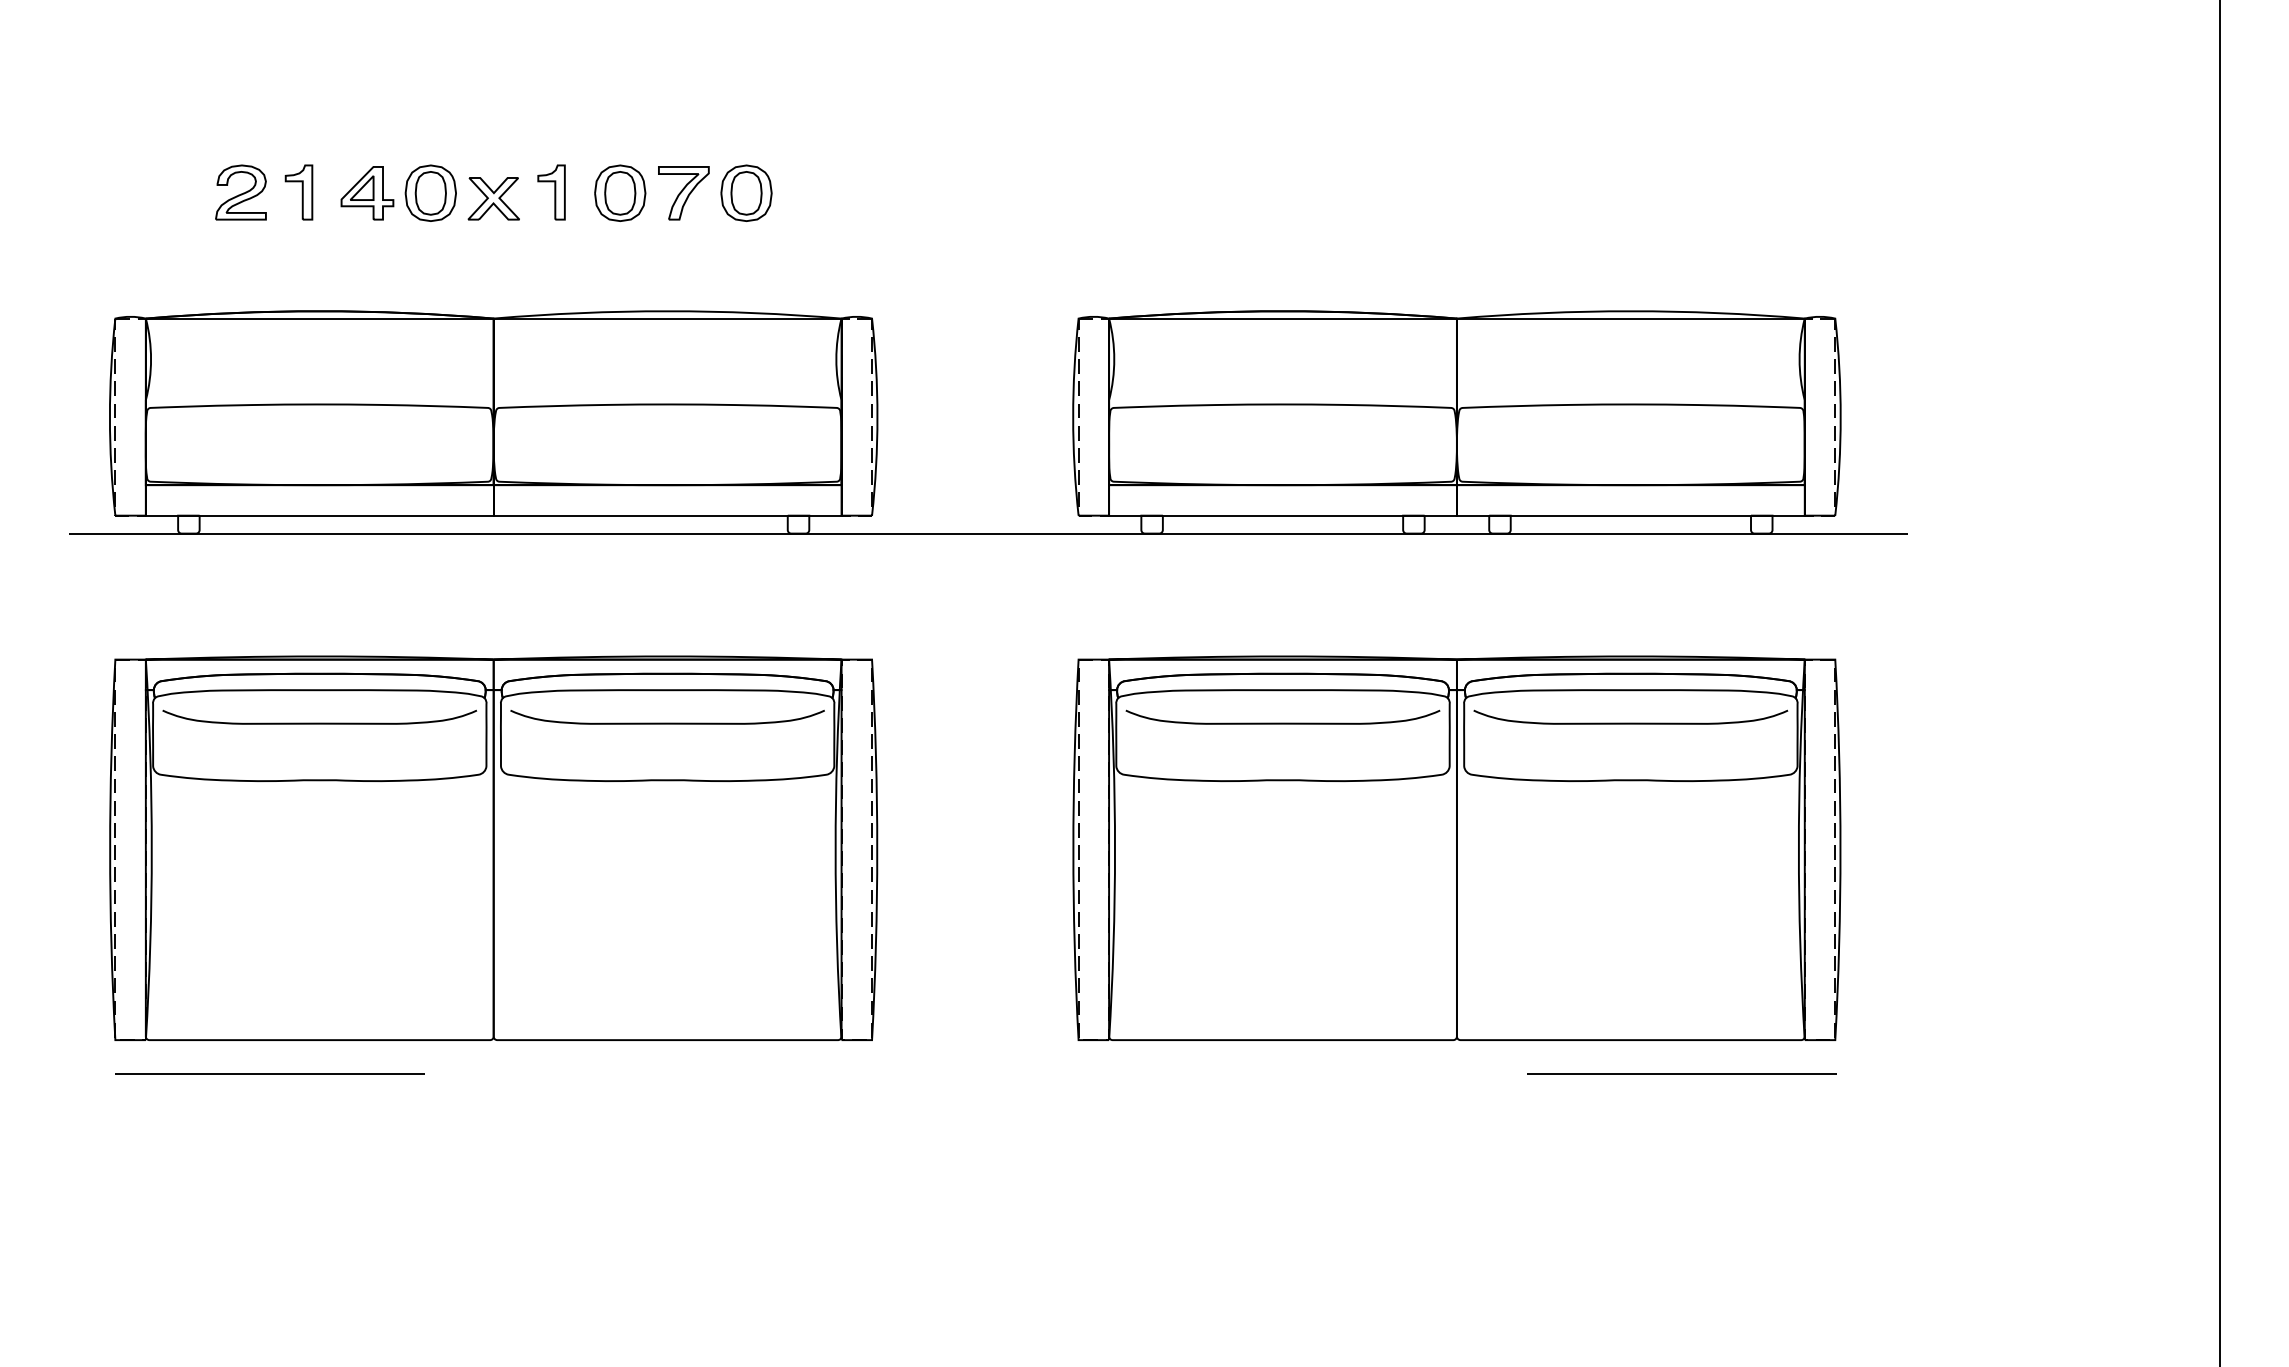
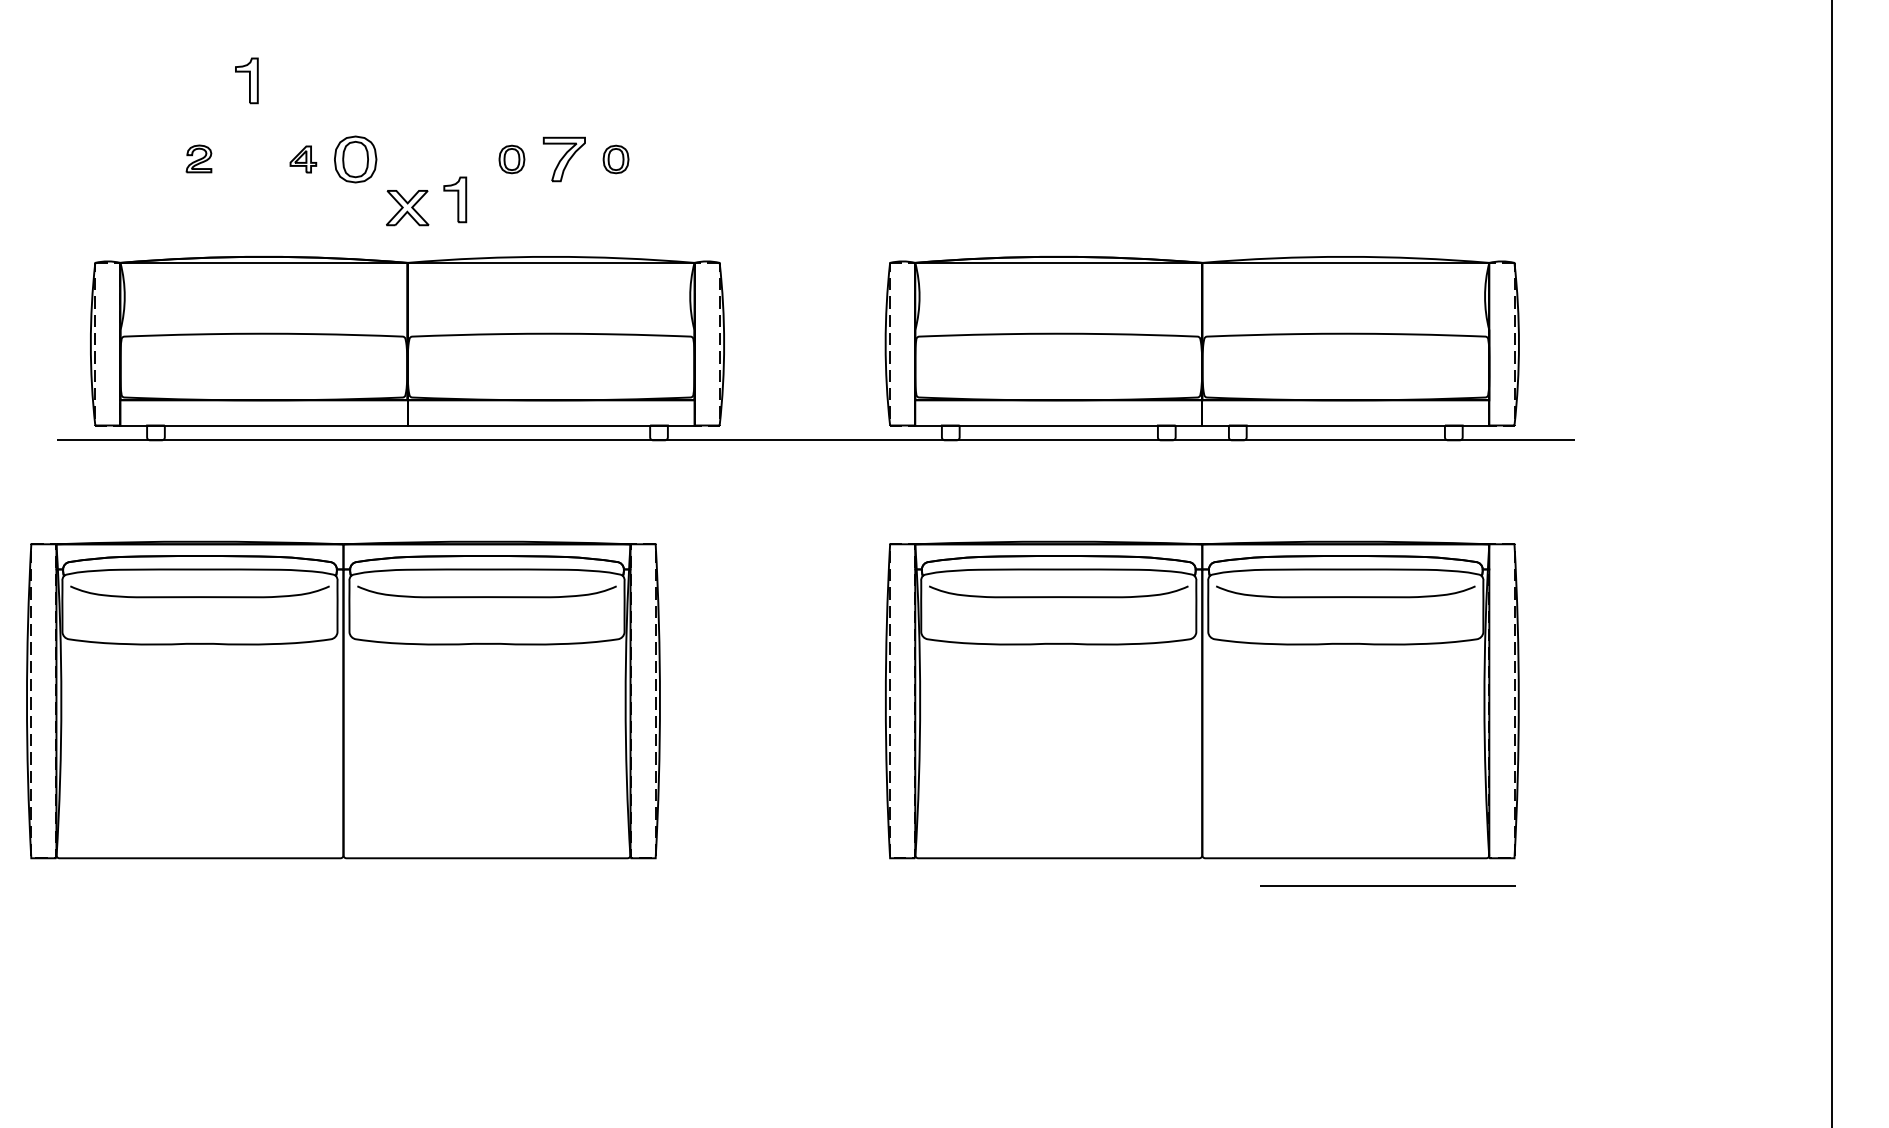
part: (240, 192) -> (198, 158), size x0.6
part: (298, 192) -> (246, 80), moved
part: (551, 192) -> (455, 199), moved
part: (367, 193) -> (303, 159), size x0.6
part: (619, 193) -> (511, 159), size x0.6
part: (745, 193) -> (615, 159), size x0.6
part: (493, 199) -> (407, 208), moved
part: (493, 847) -> (343, 699), moved
line: (269, 1073) -> (222, 885), removed

